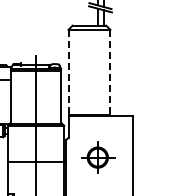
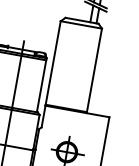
line: (68, 72) -> (53, 63), dashed -> solid
line: (110, 72) -> (94, 70), dashed -> solid

